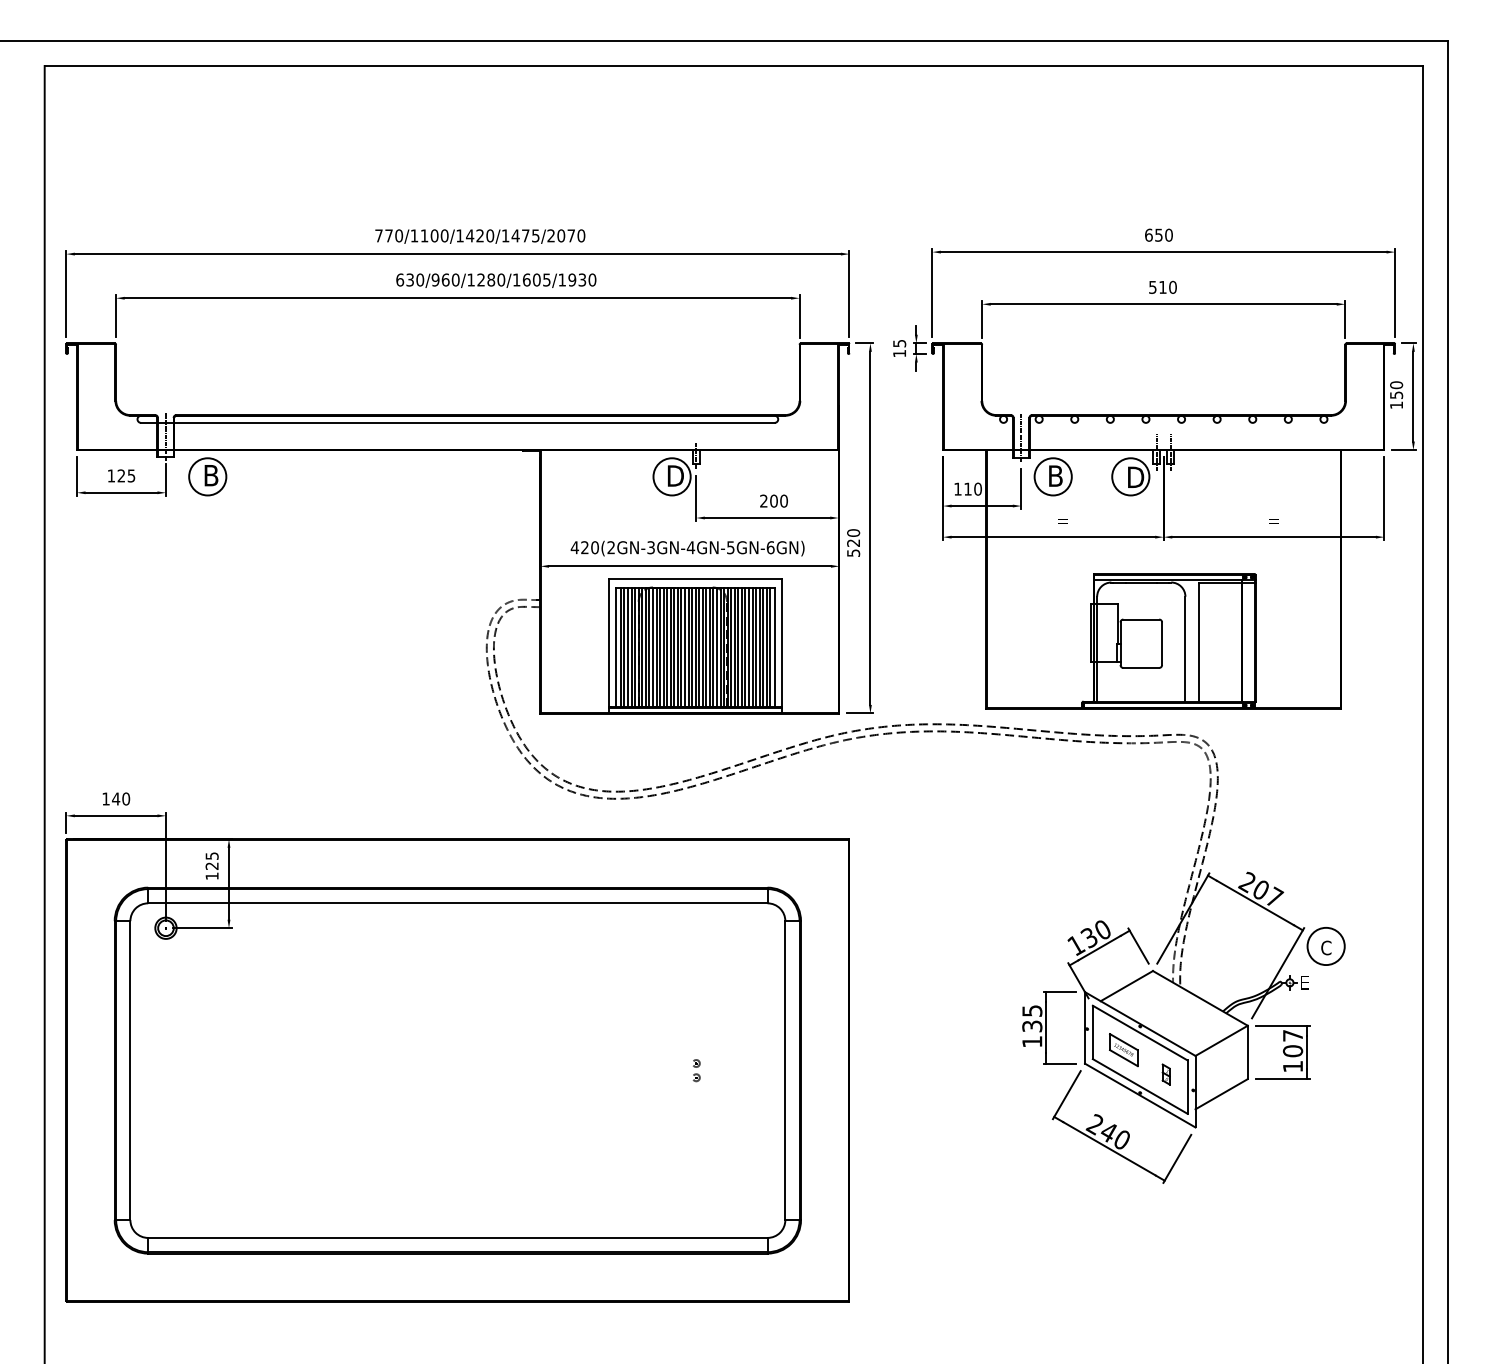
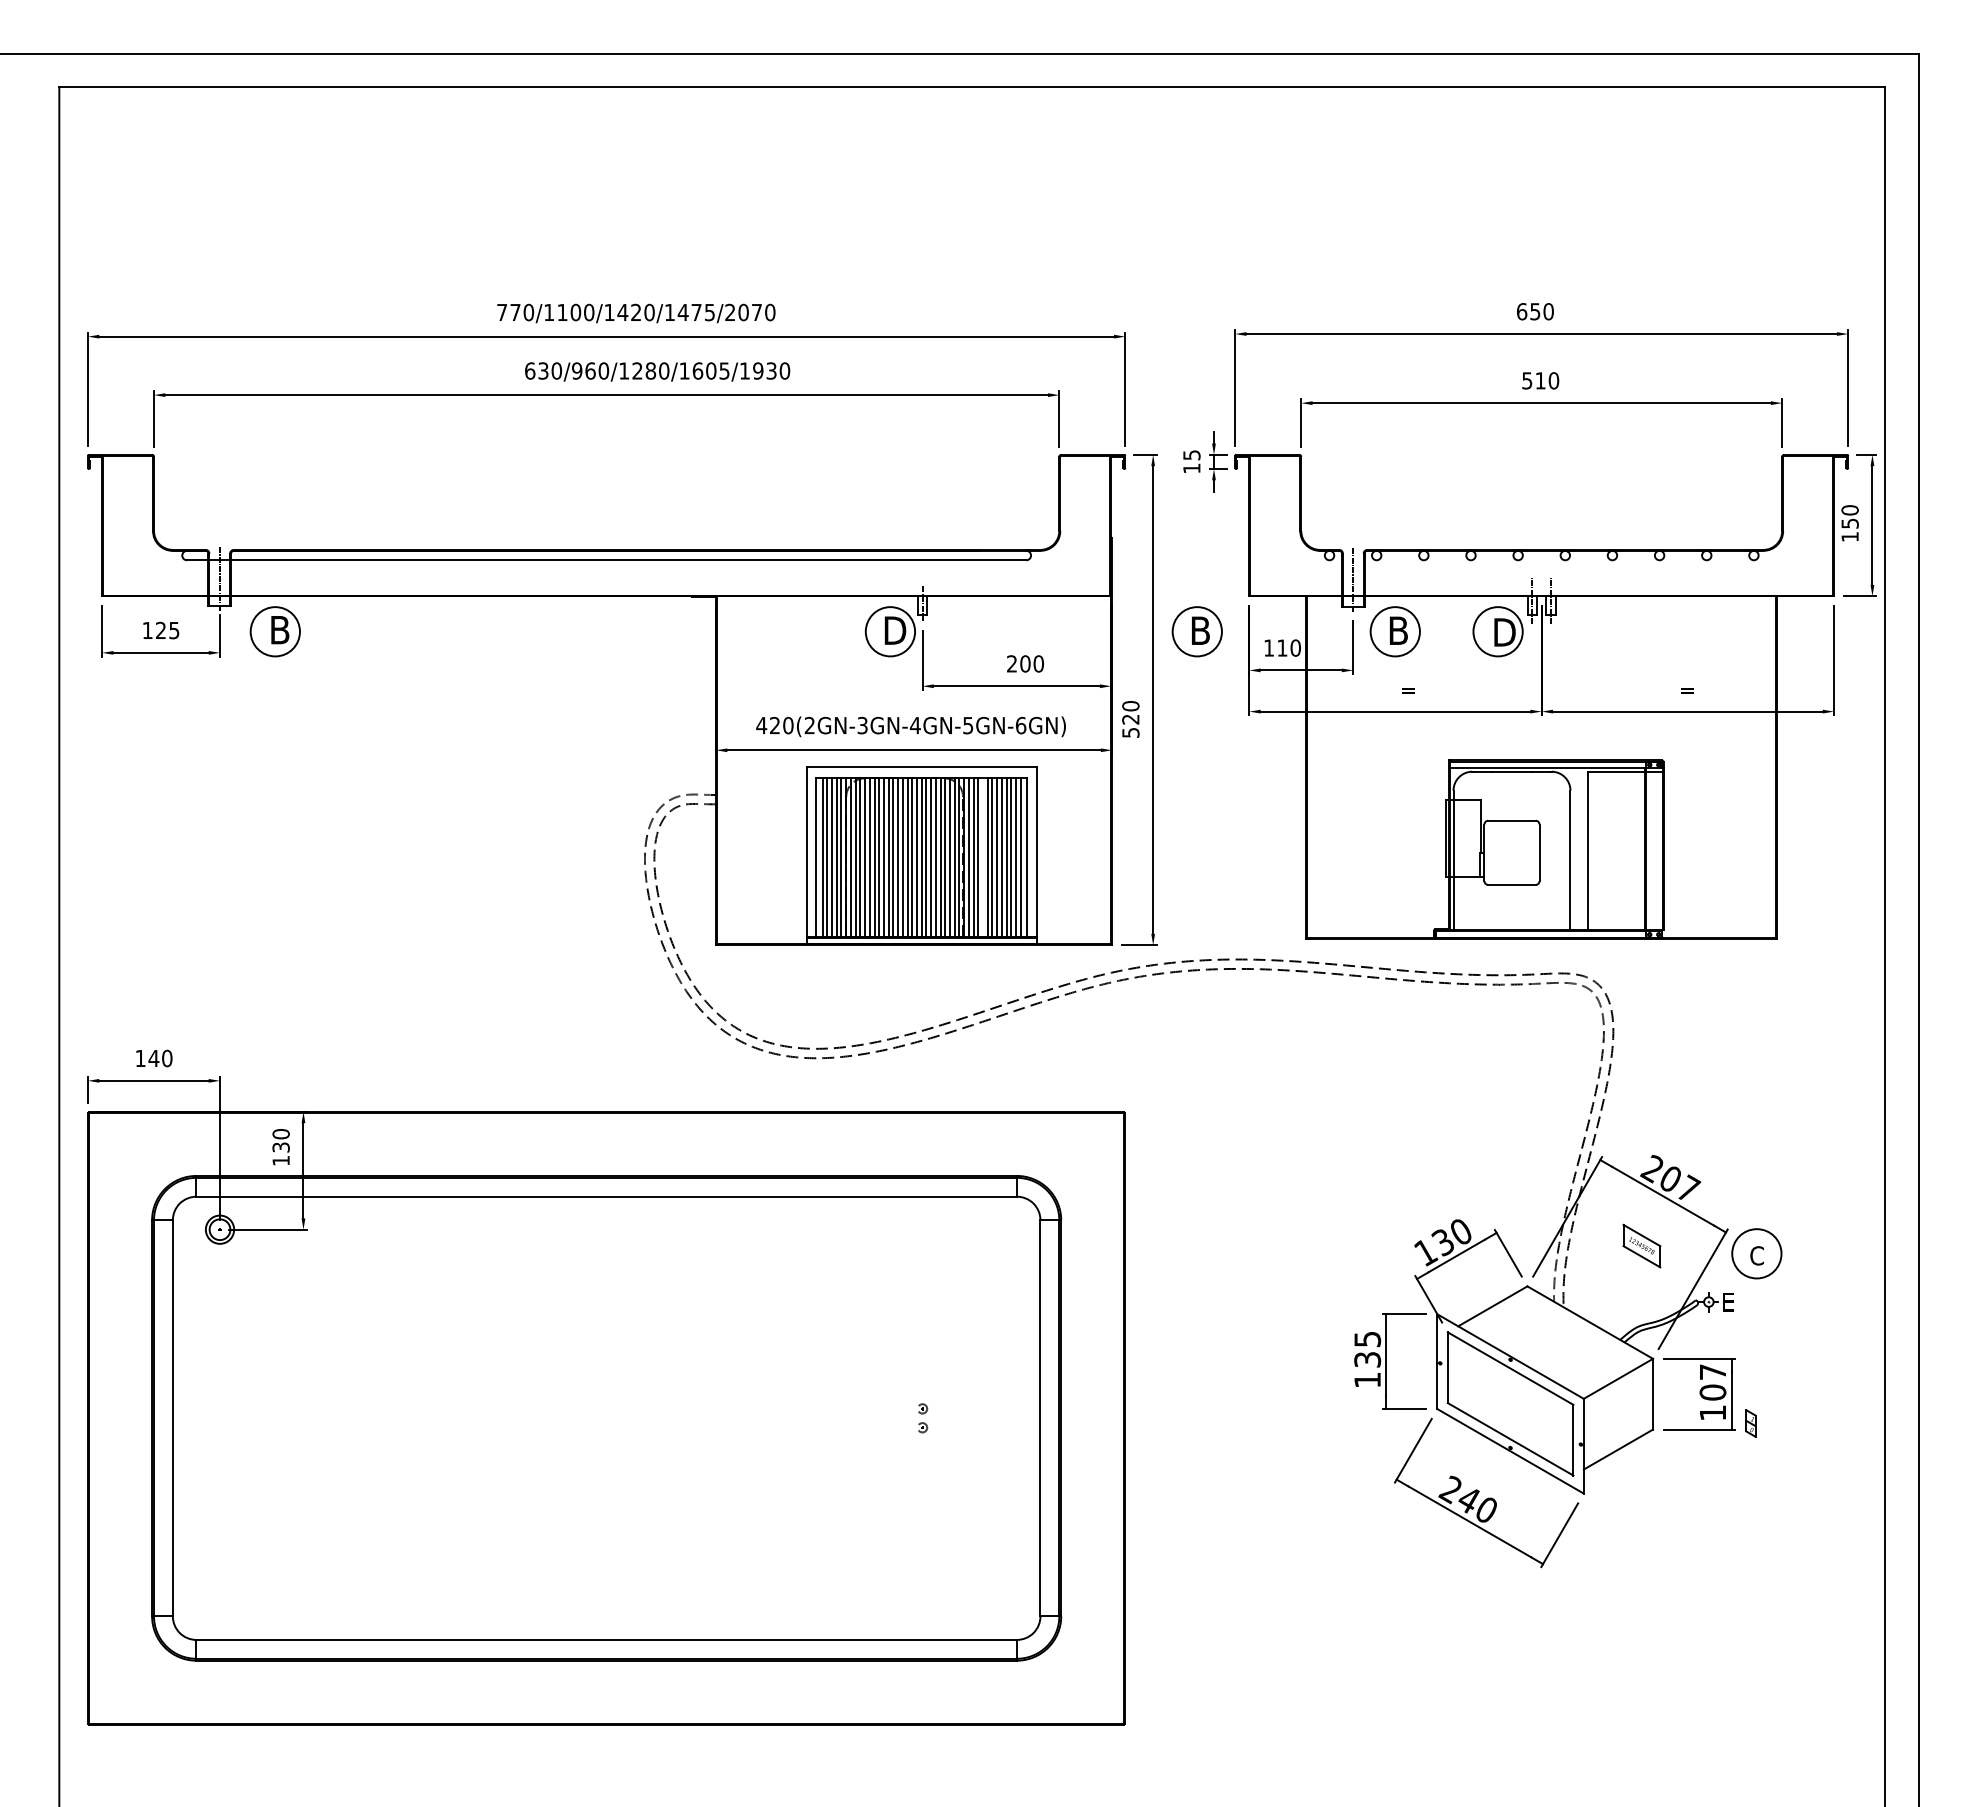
part: (903, 476) -> (1196, 631), added
line: (741, 647) -> (982, 857), removed
text: (211, 860) -> (280, 1140), 125 -> 130
part: (1123, 1049) -> (1641, 1245), moved
part: (1165, 1074) -> (1750, 1423), moved

